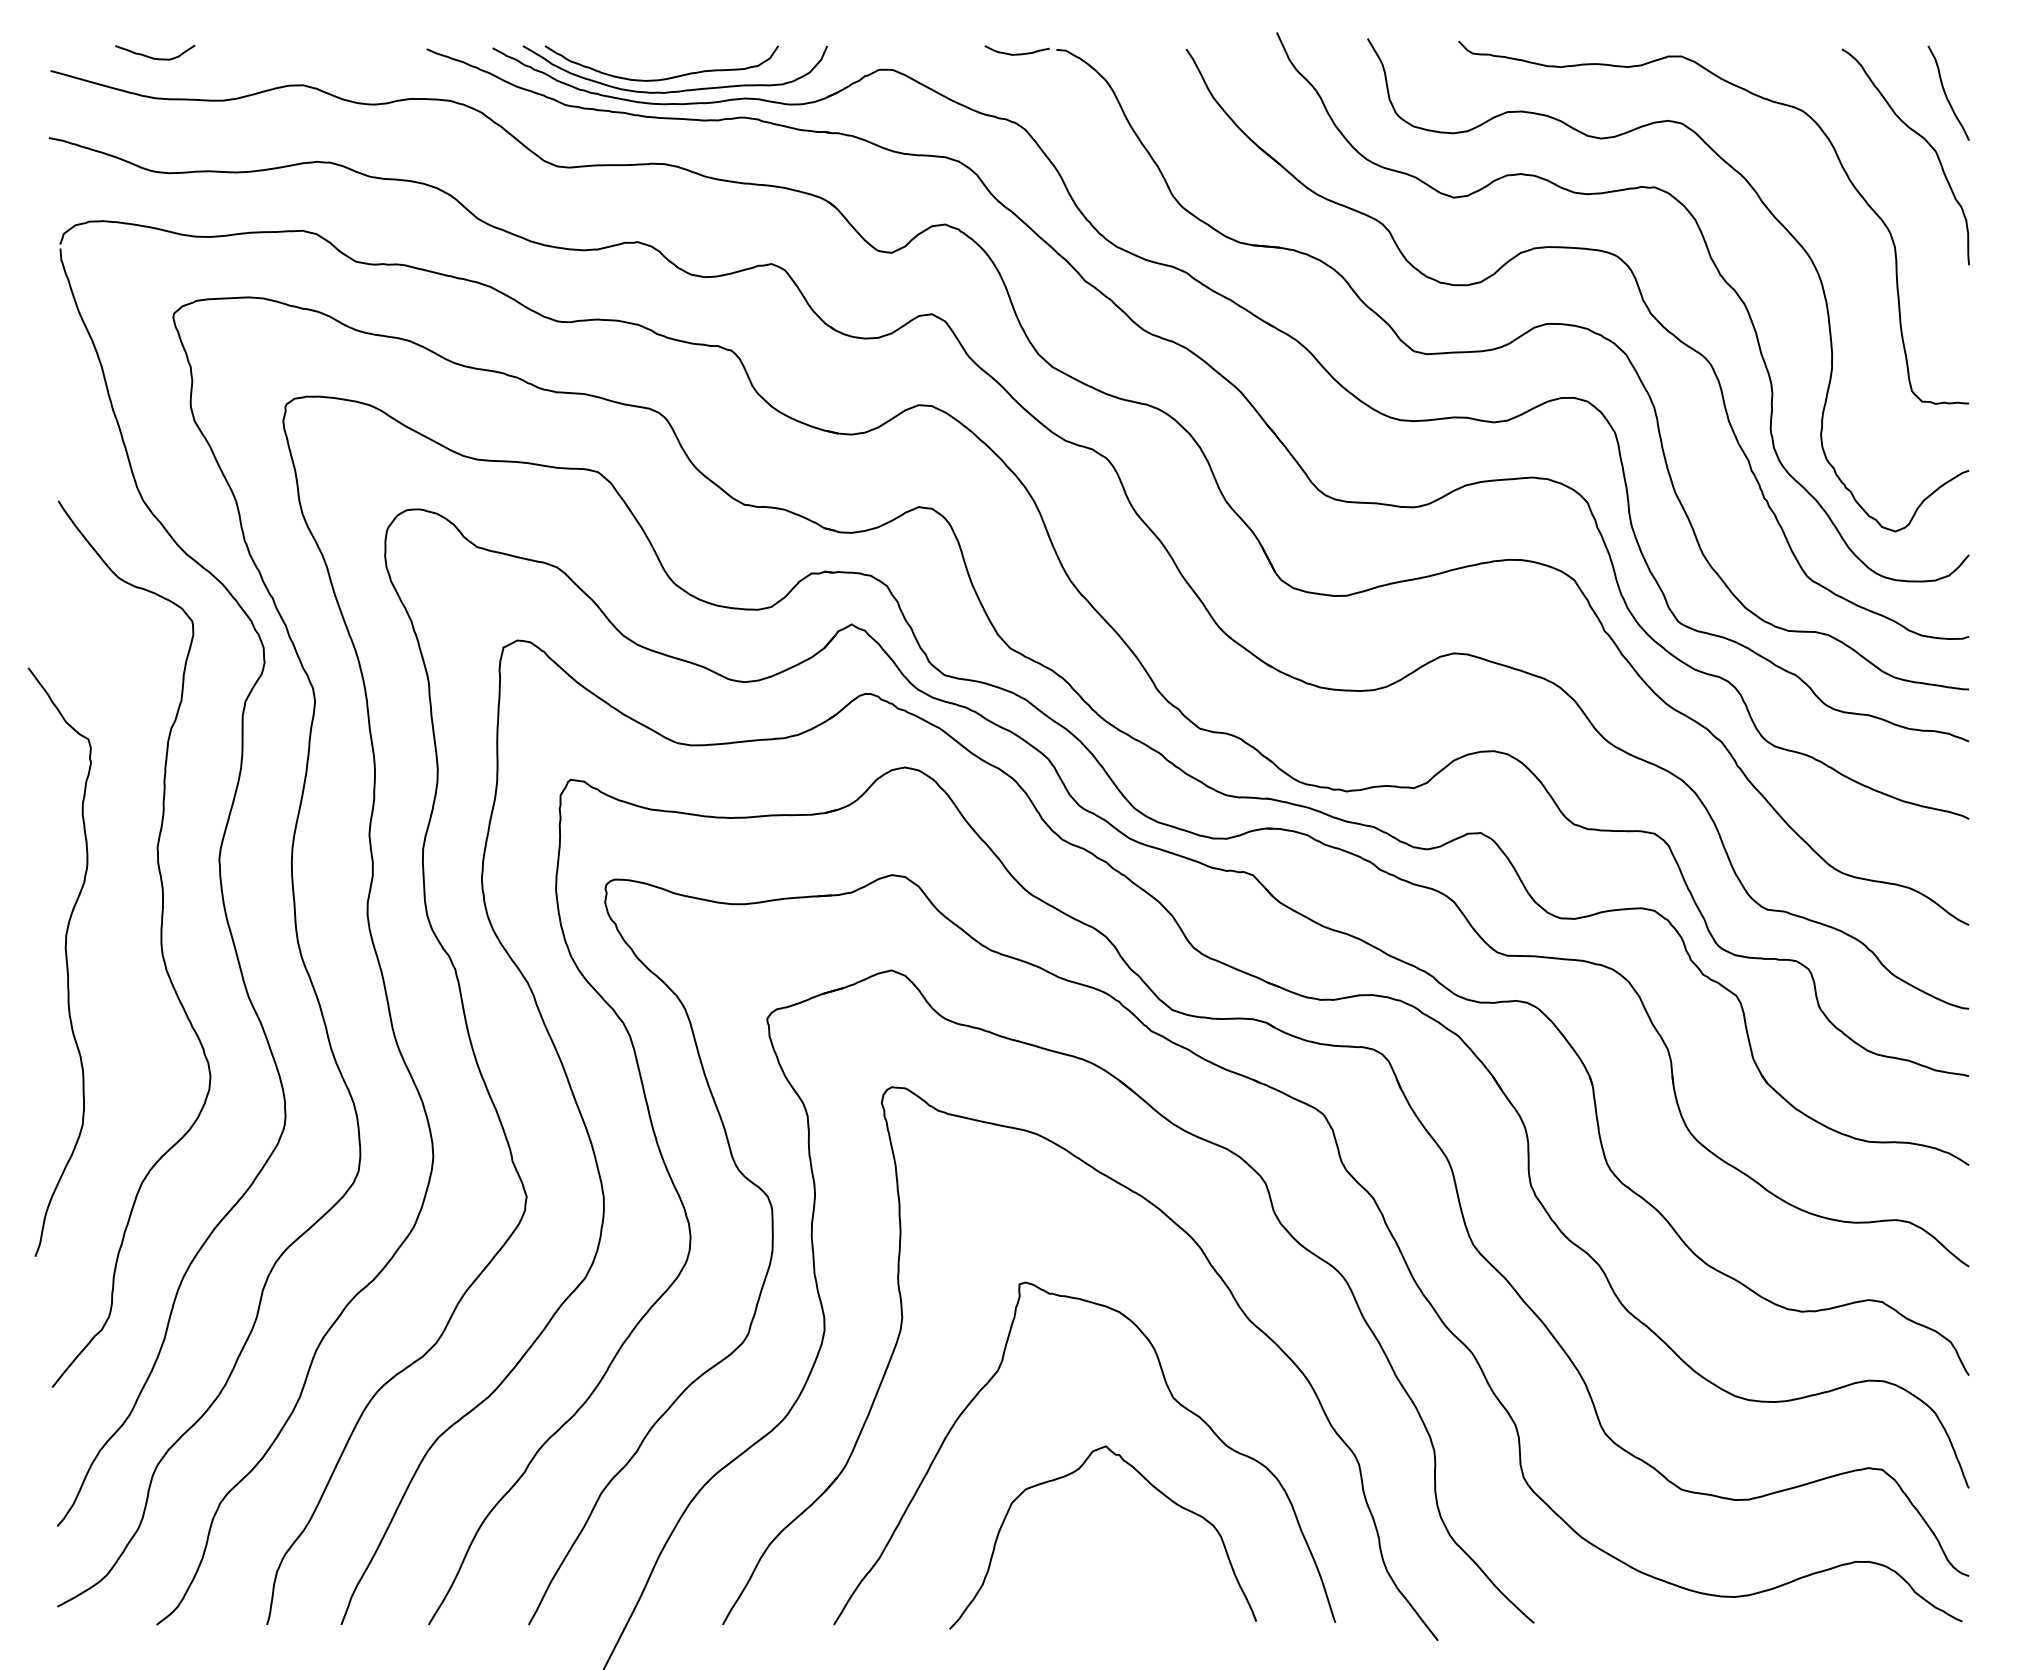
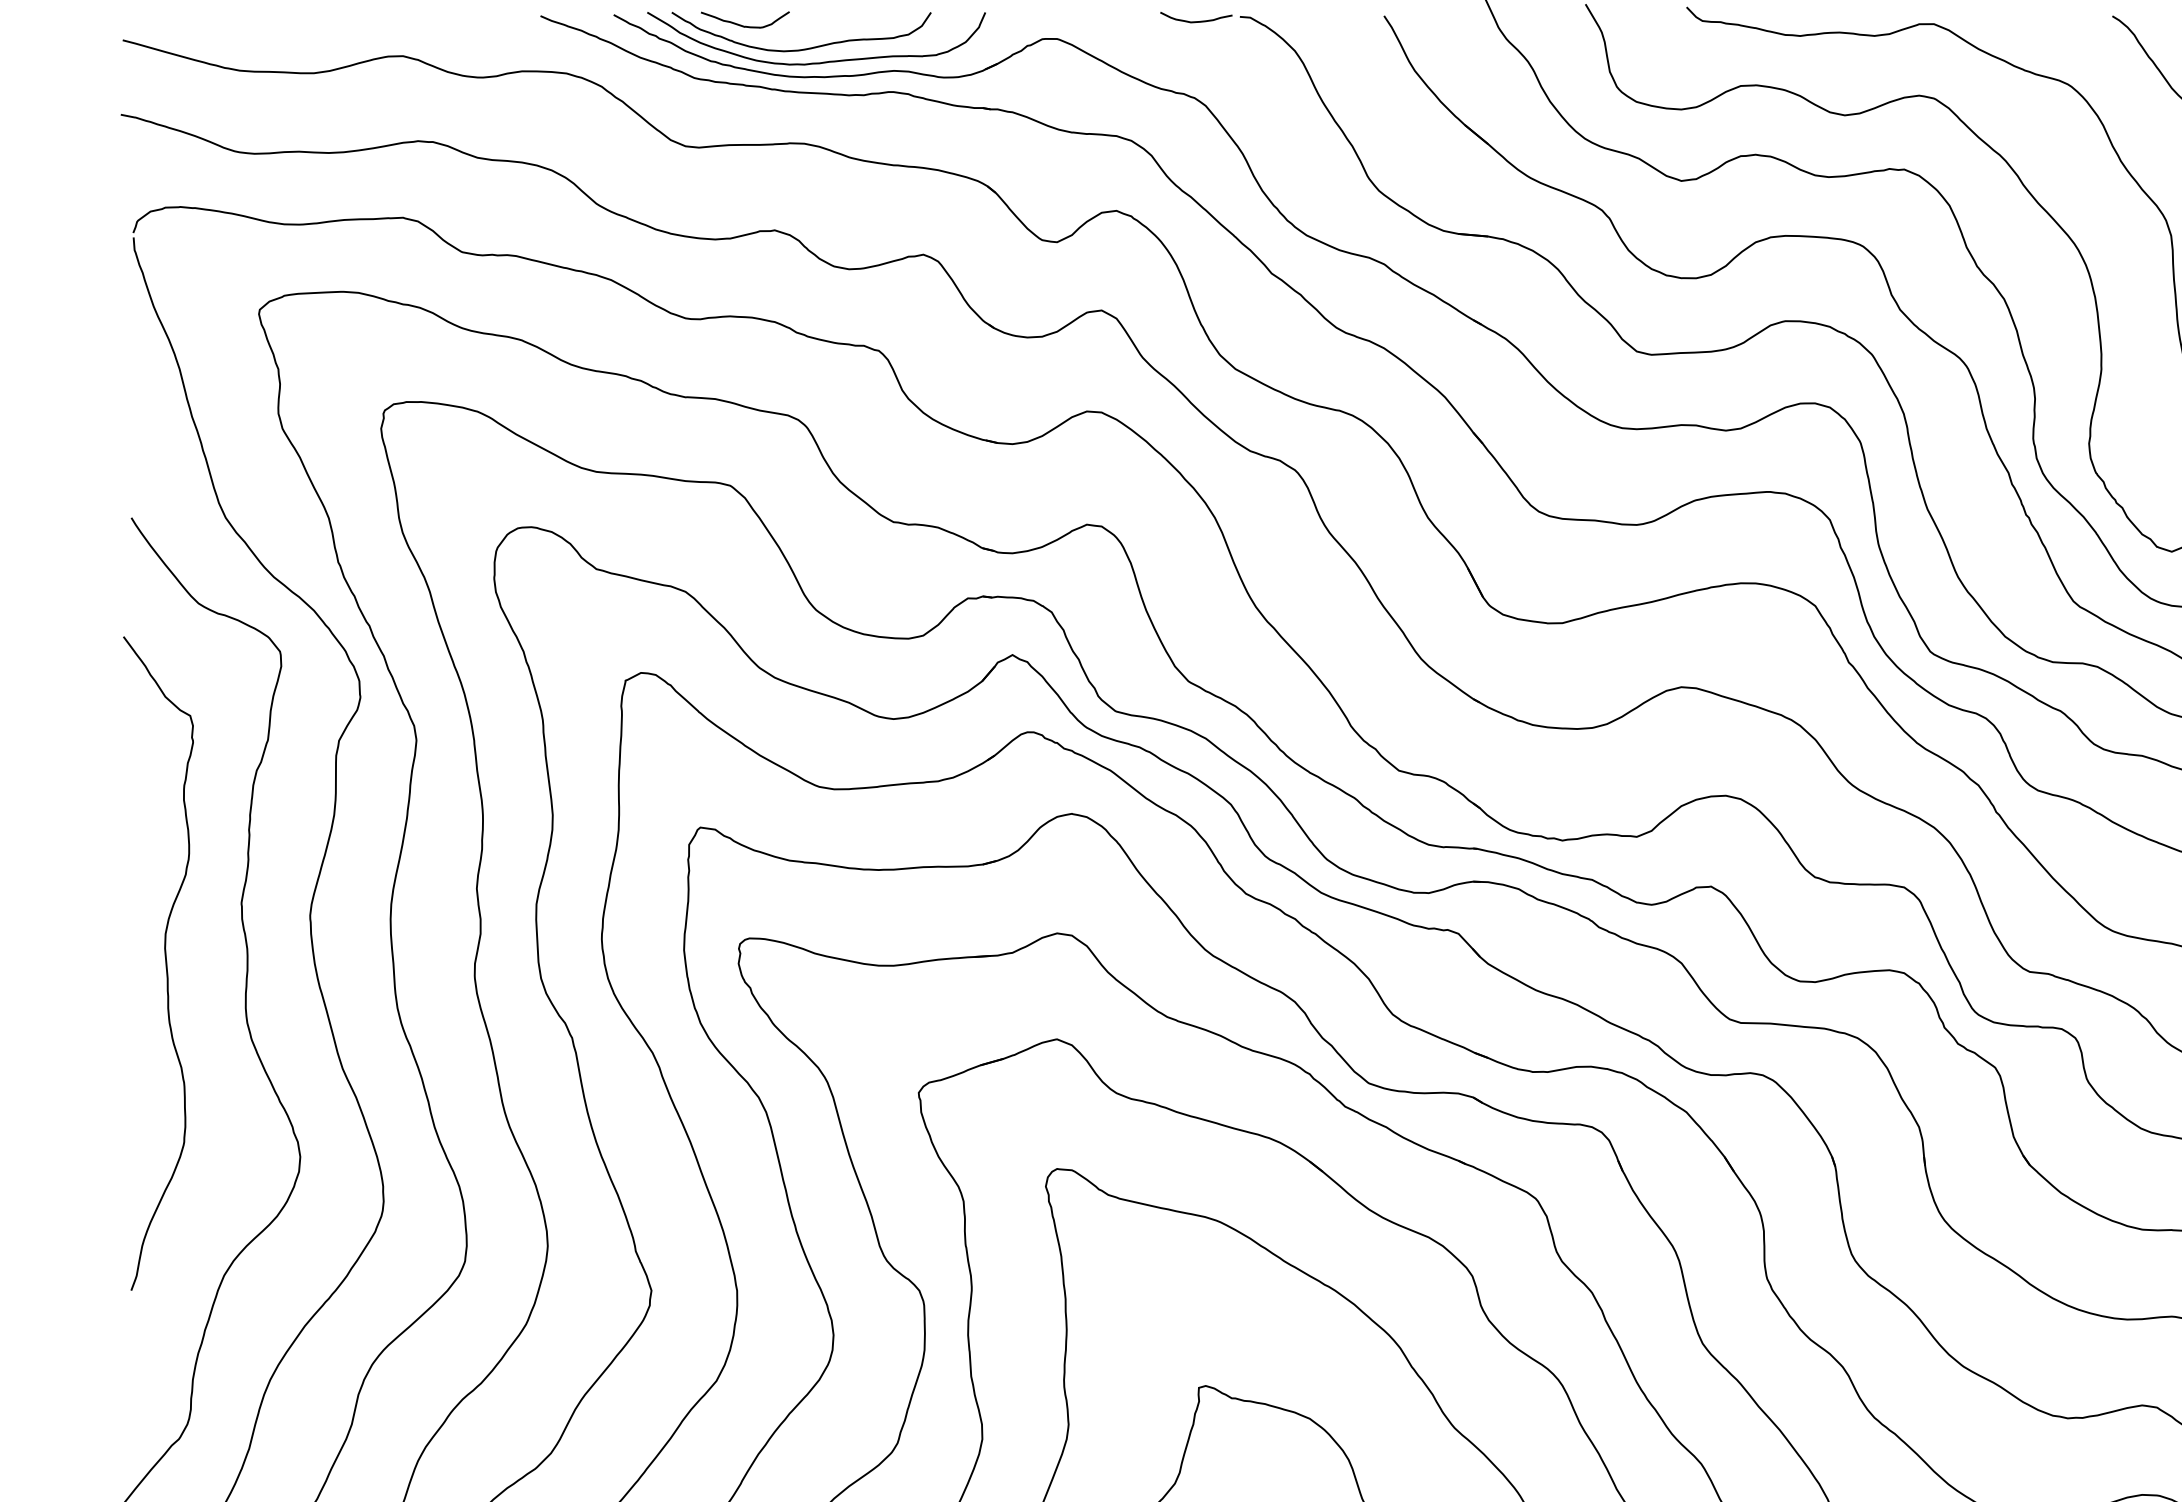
curve: (155, 57) -> (745, 25), moved
curve: (65, 960) -> (164, 961), moved

